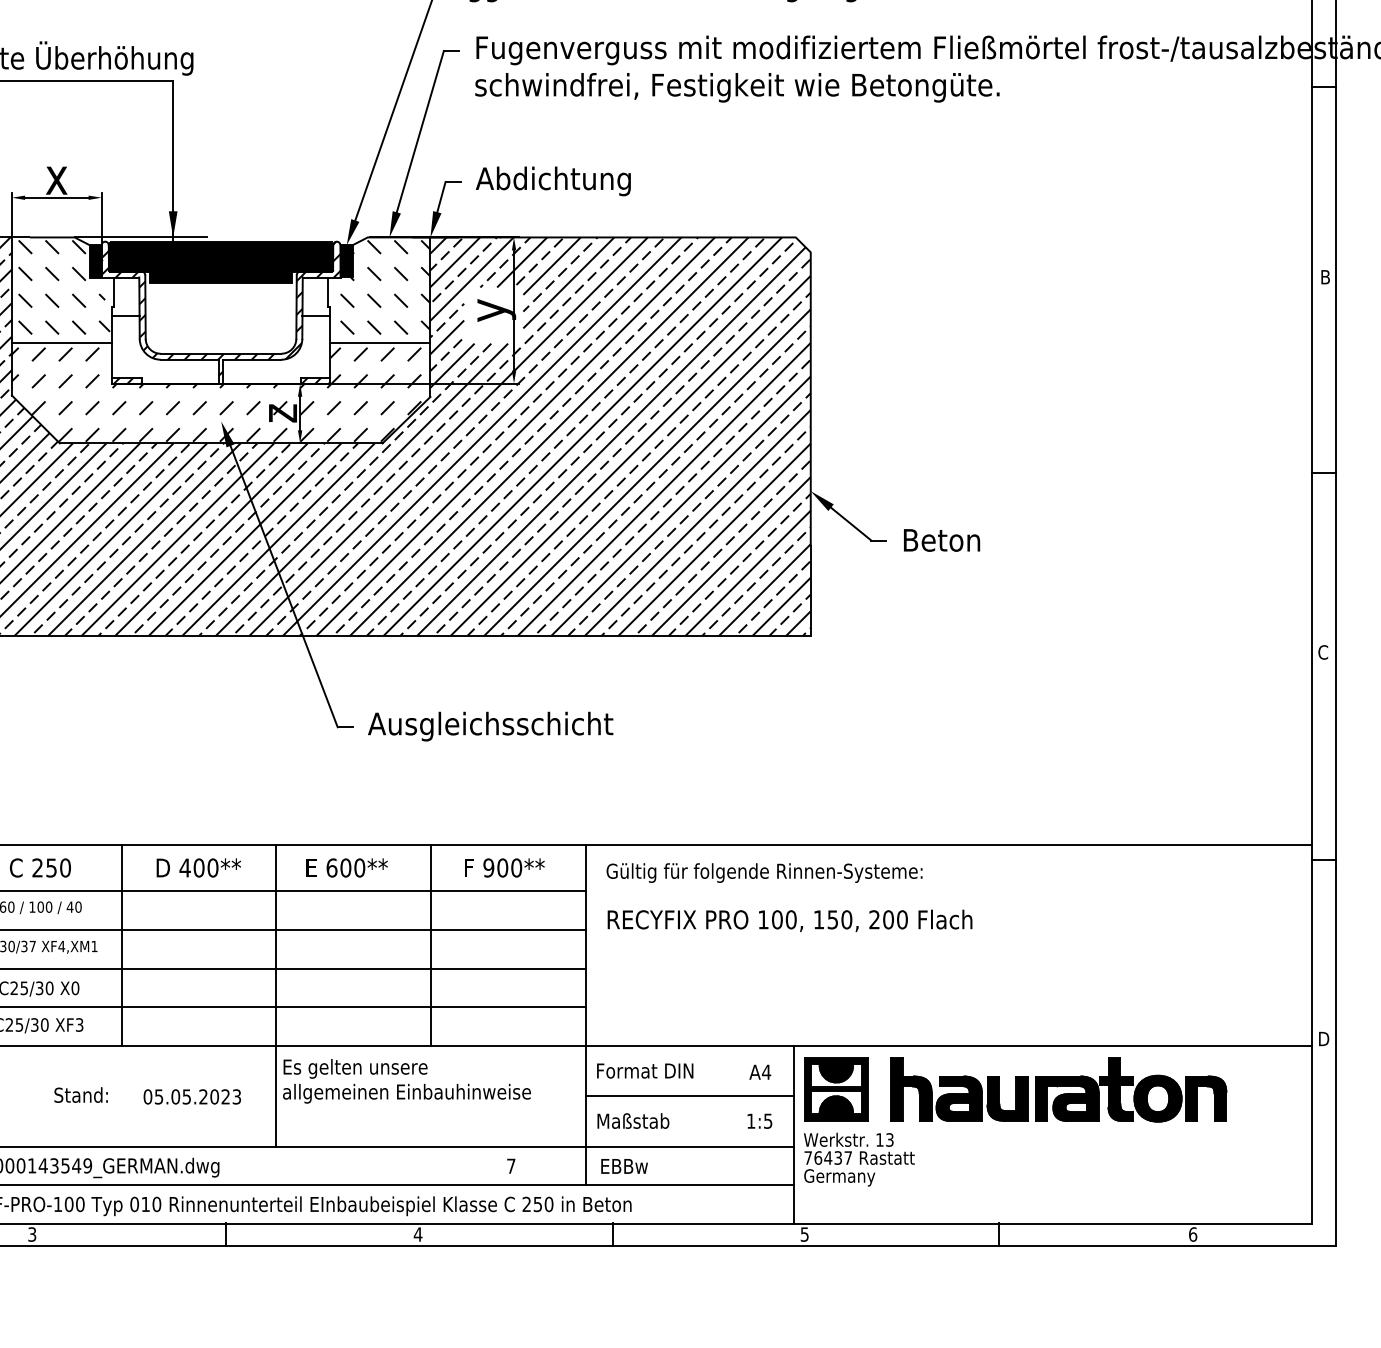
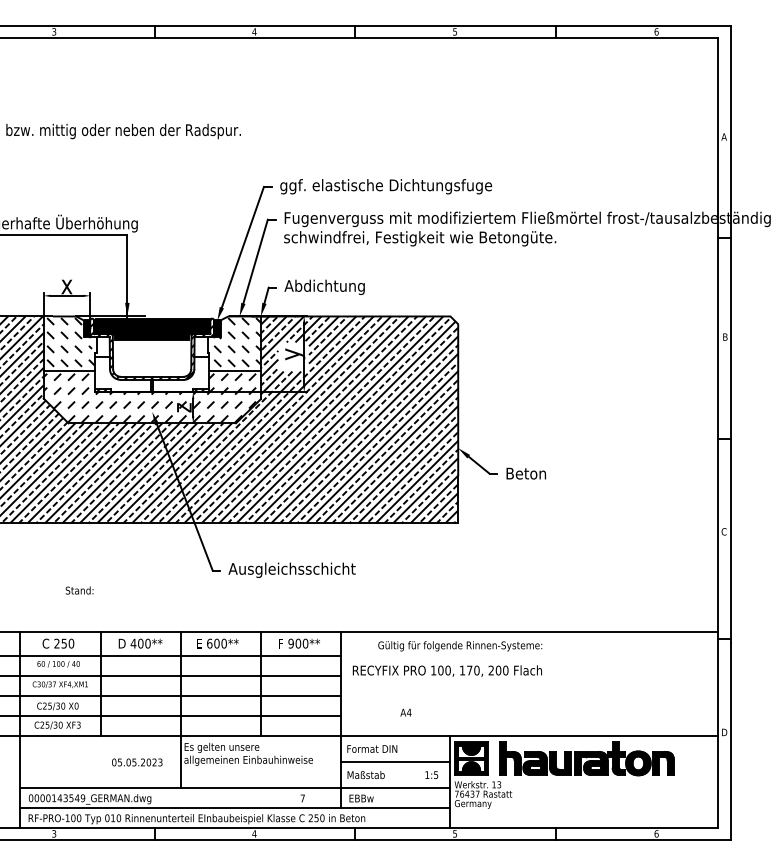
text: (765, 873) -> (460, 646), moved
text: (832, 919) -> (469, 670), 150, -> 170,
text: (759, 1071) -> (405, 712), moved
text: (80, 1095) -> (79, 590), moved

